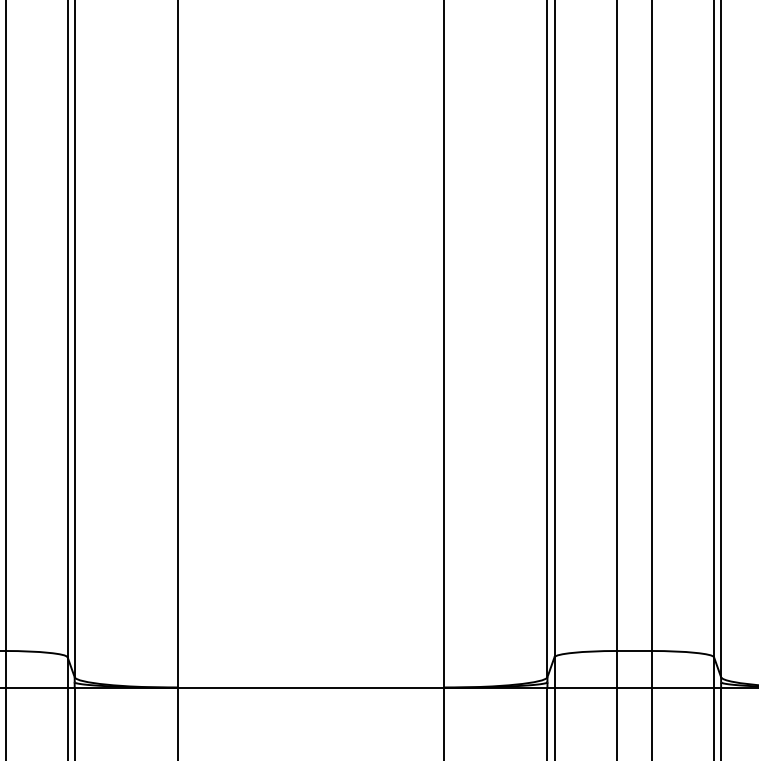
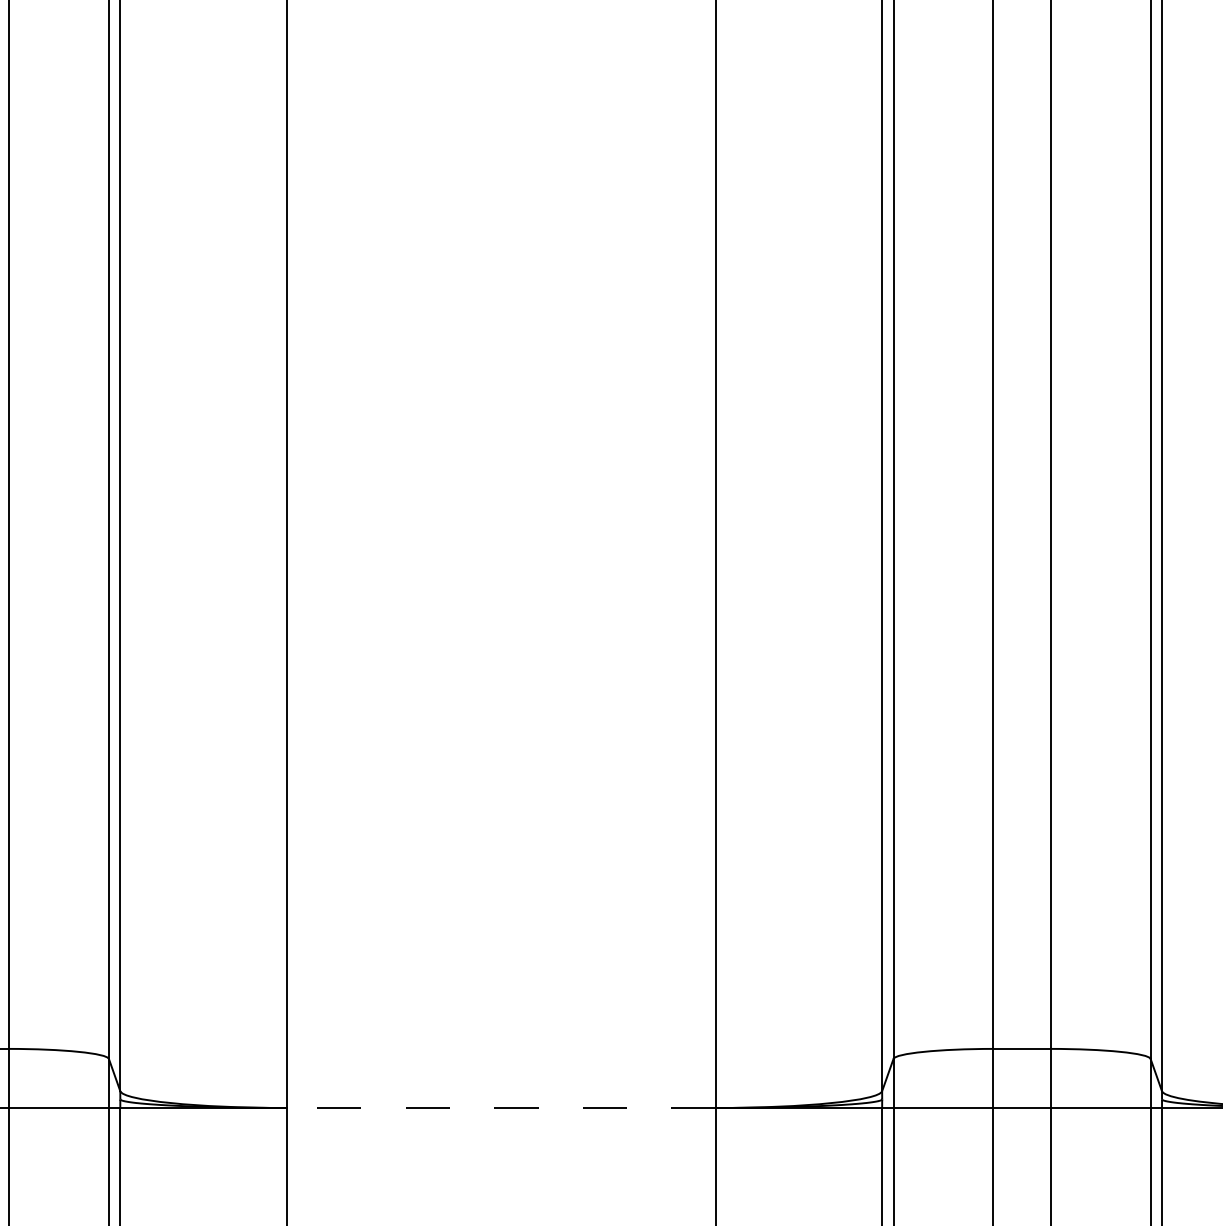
line: (310, 687) -> (500, 1107), solid -> dashed

